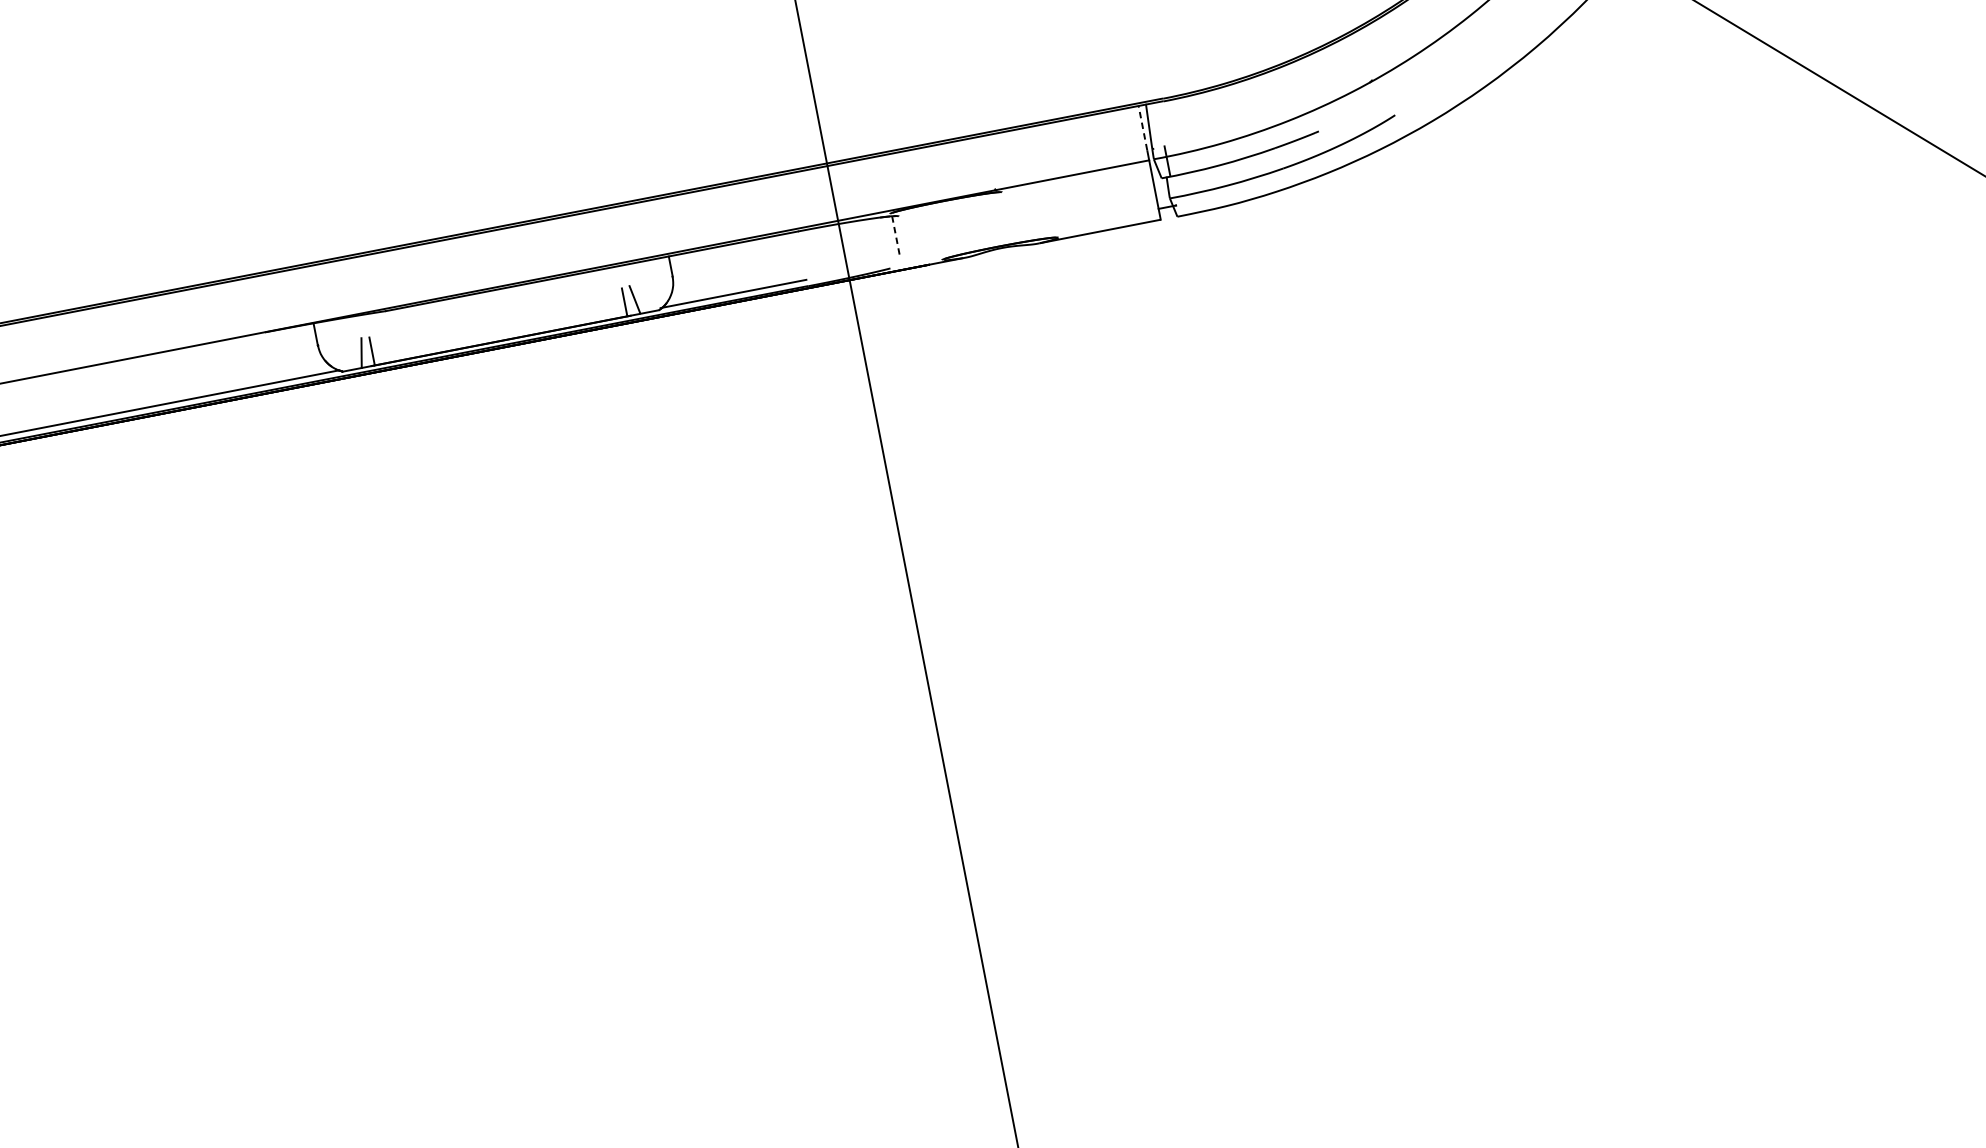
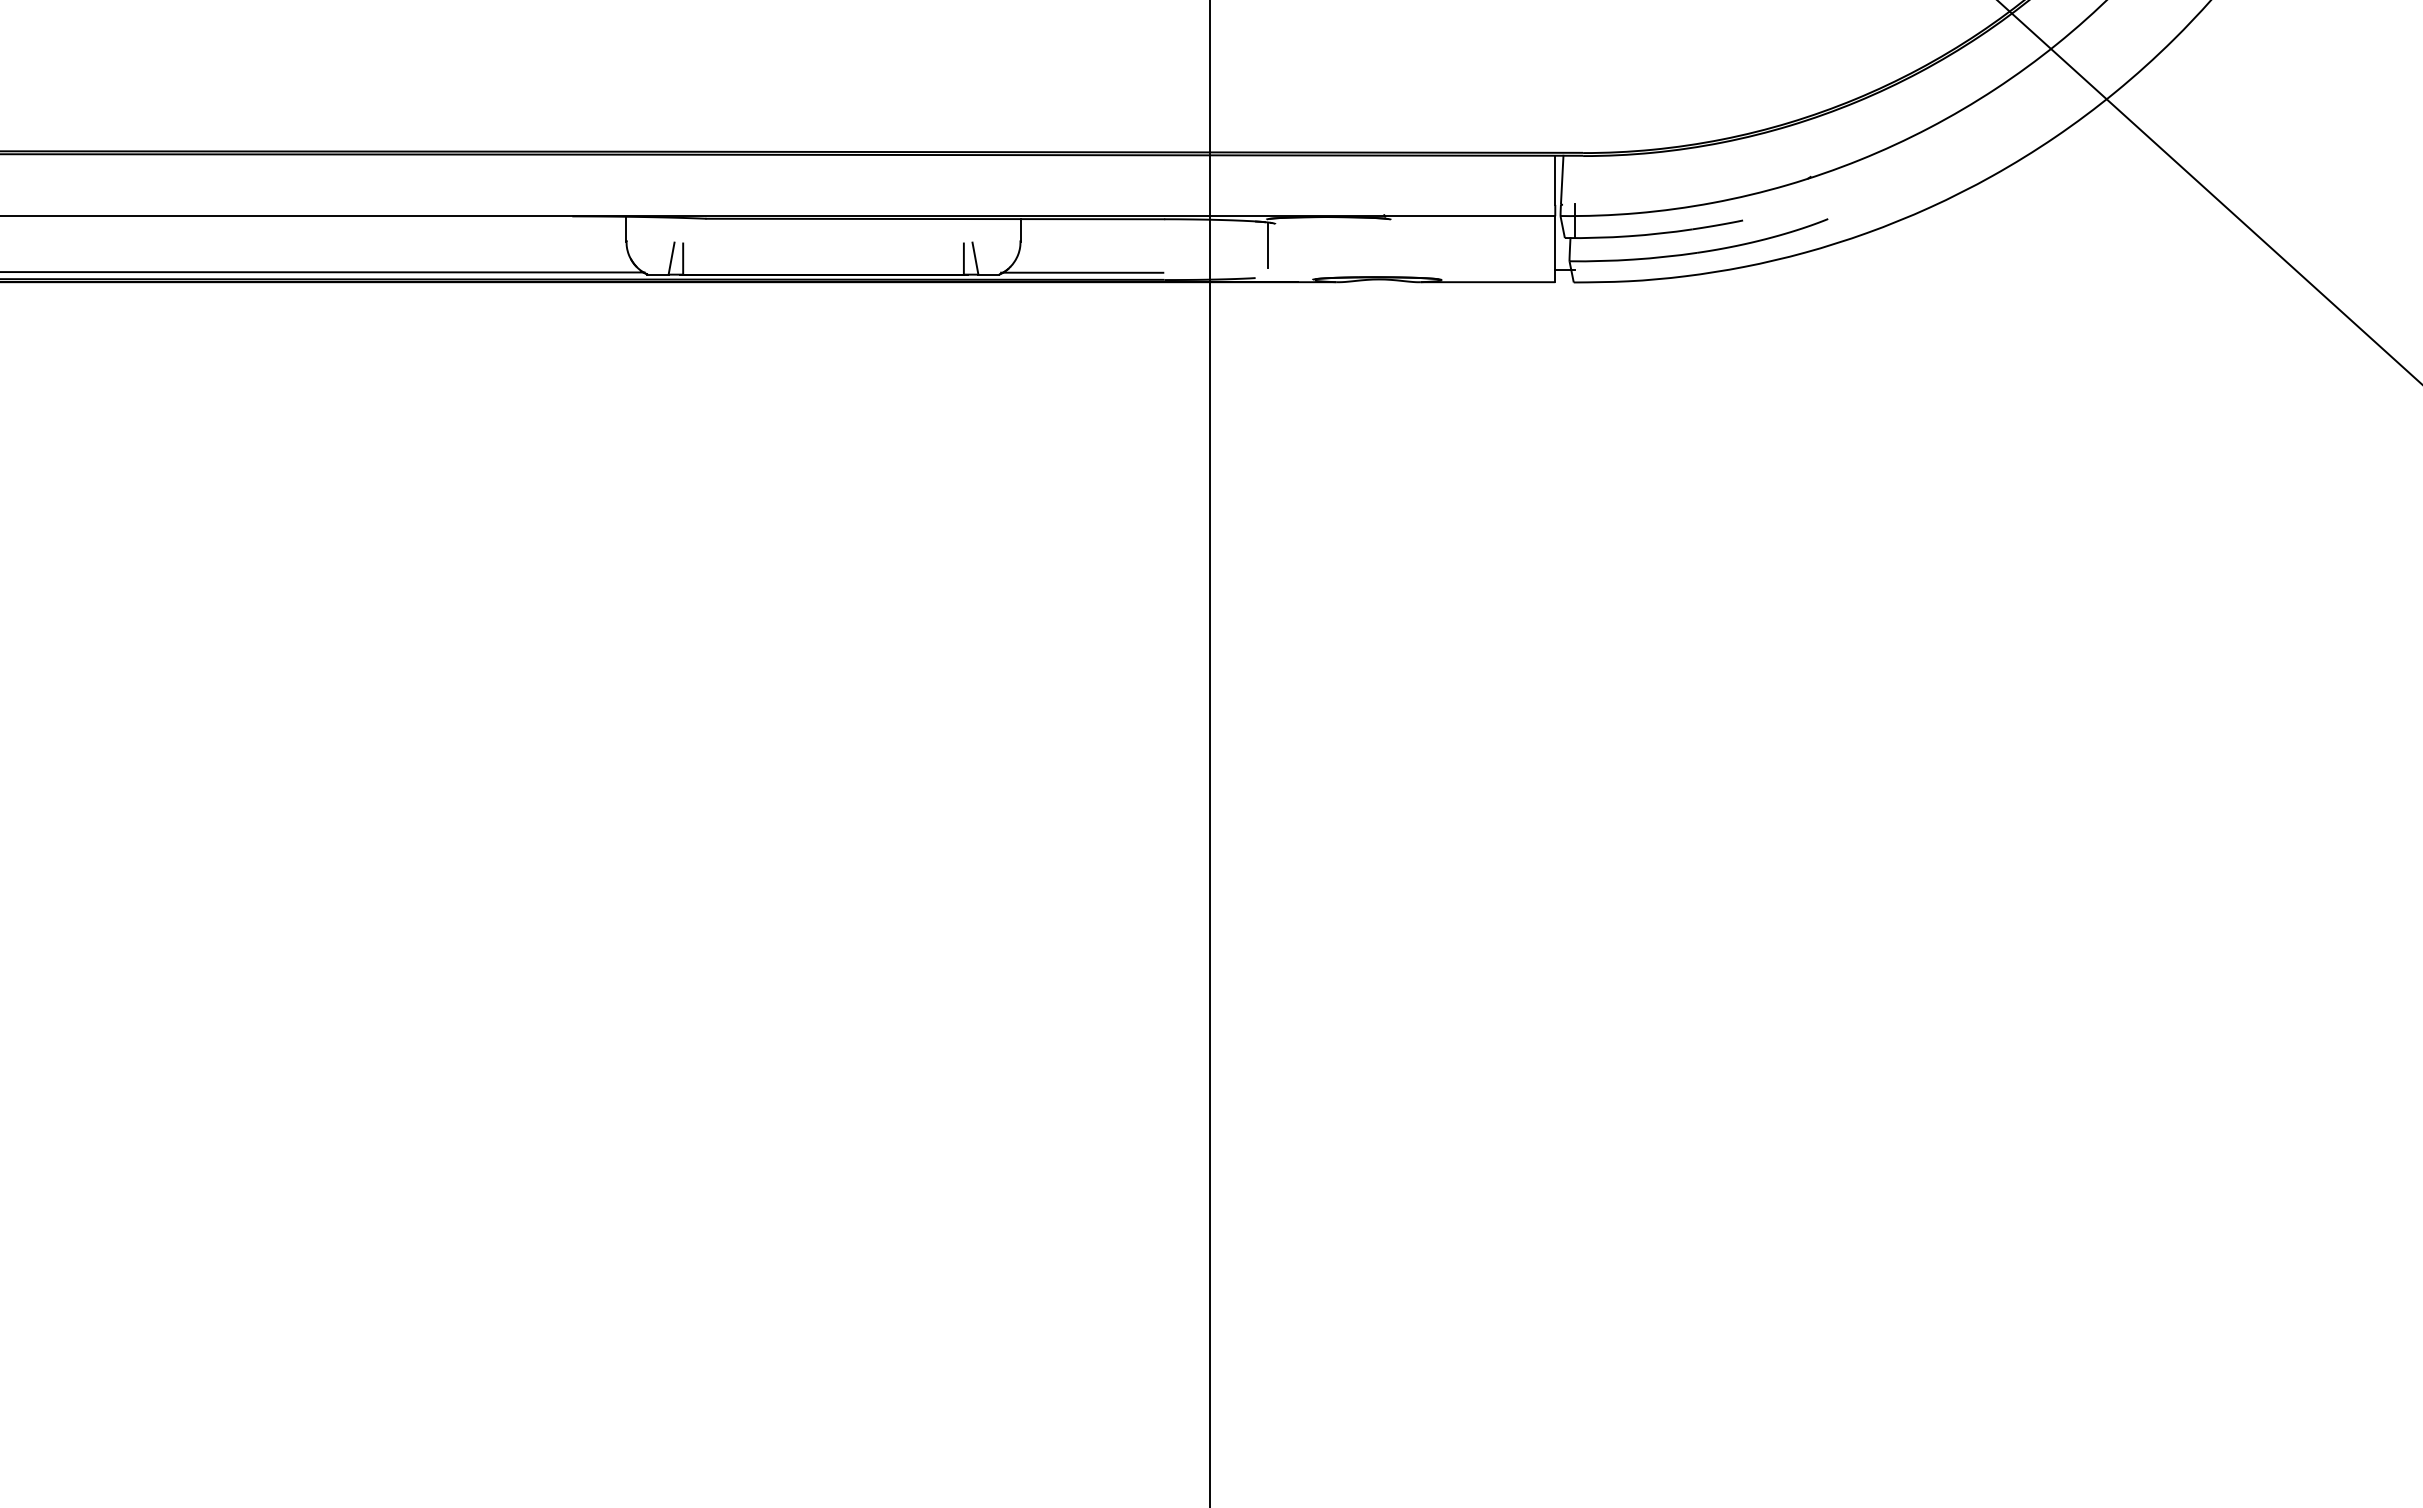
line: (1143, 128) -> (1555, 180), dashed -> solid
line: (896, 236) -> (1268, 245), dashed -> solid

